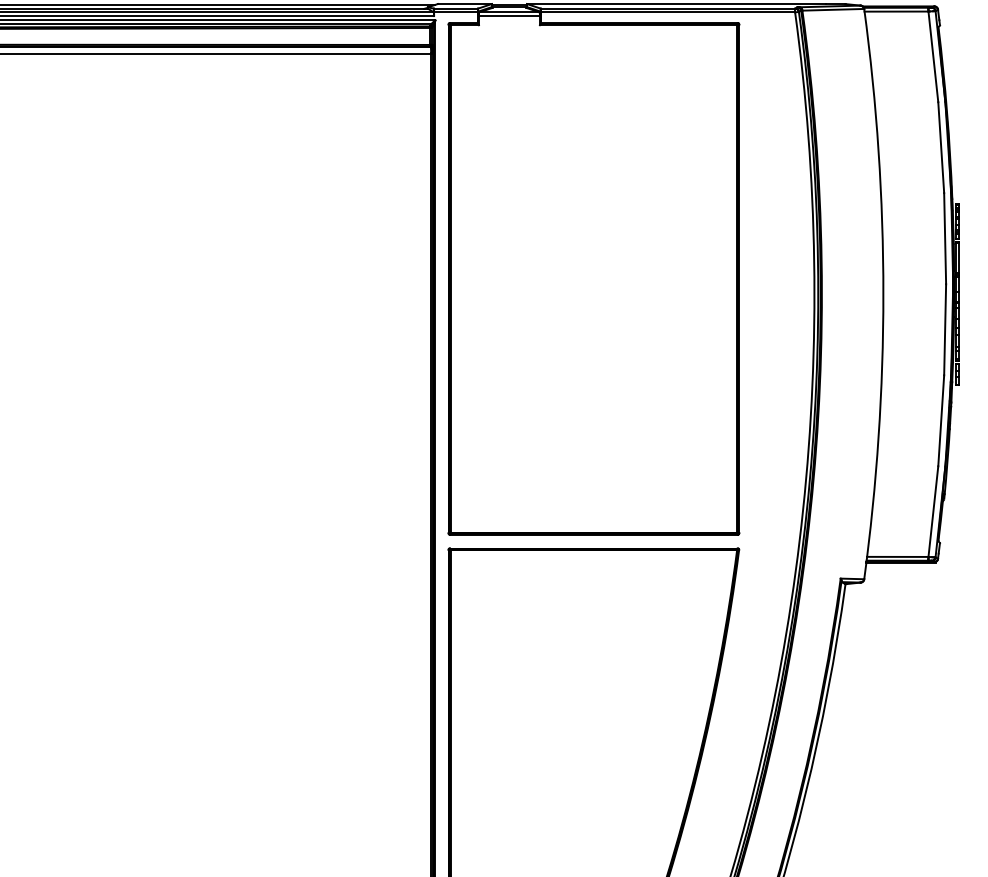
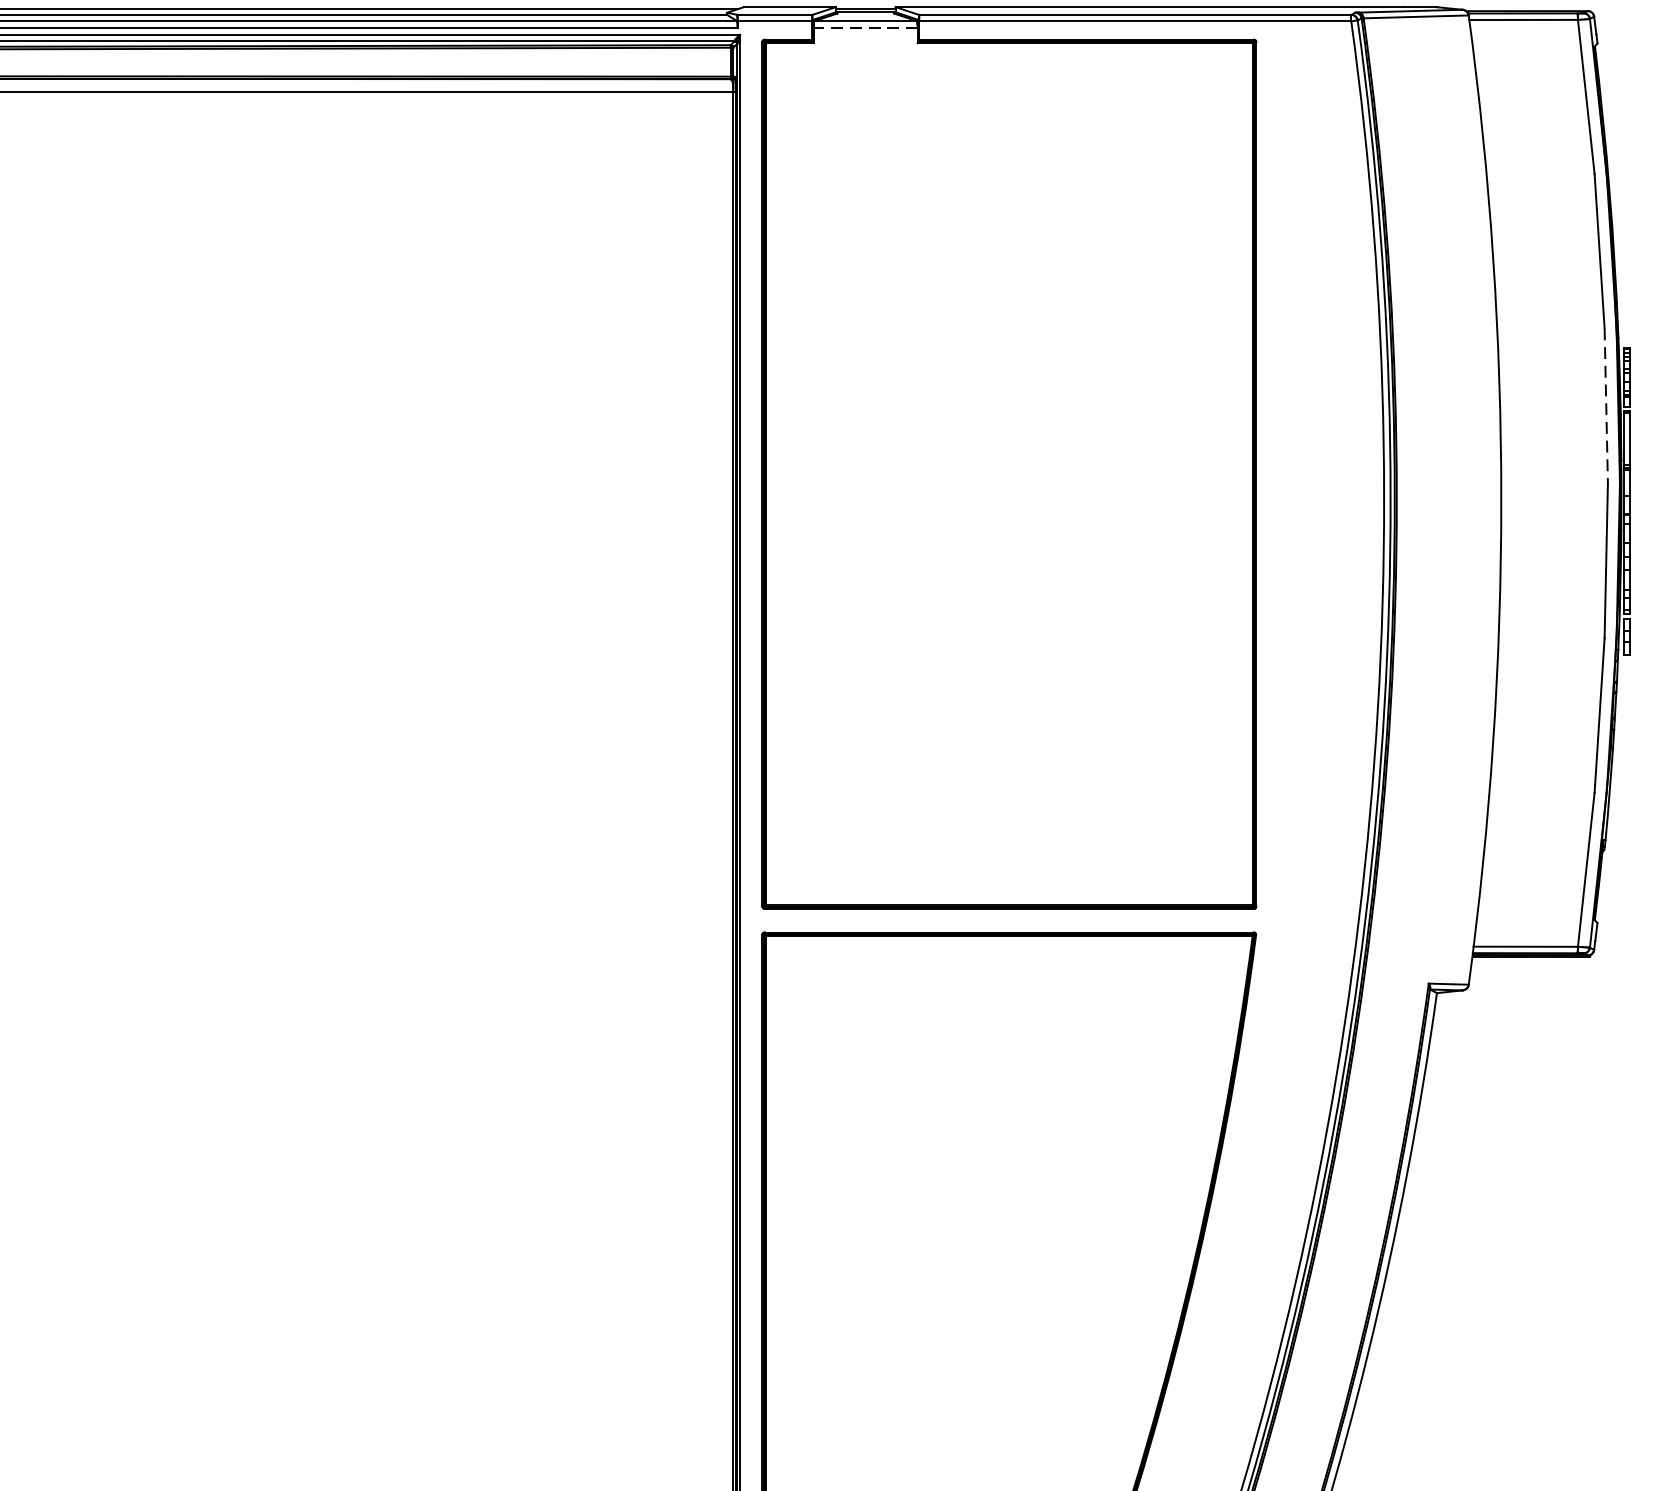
line: (509, 16) -> (865, 28), solid -> dashed
line: (945, 238) -> (1606, 405), solid -> dashed

